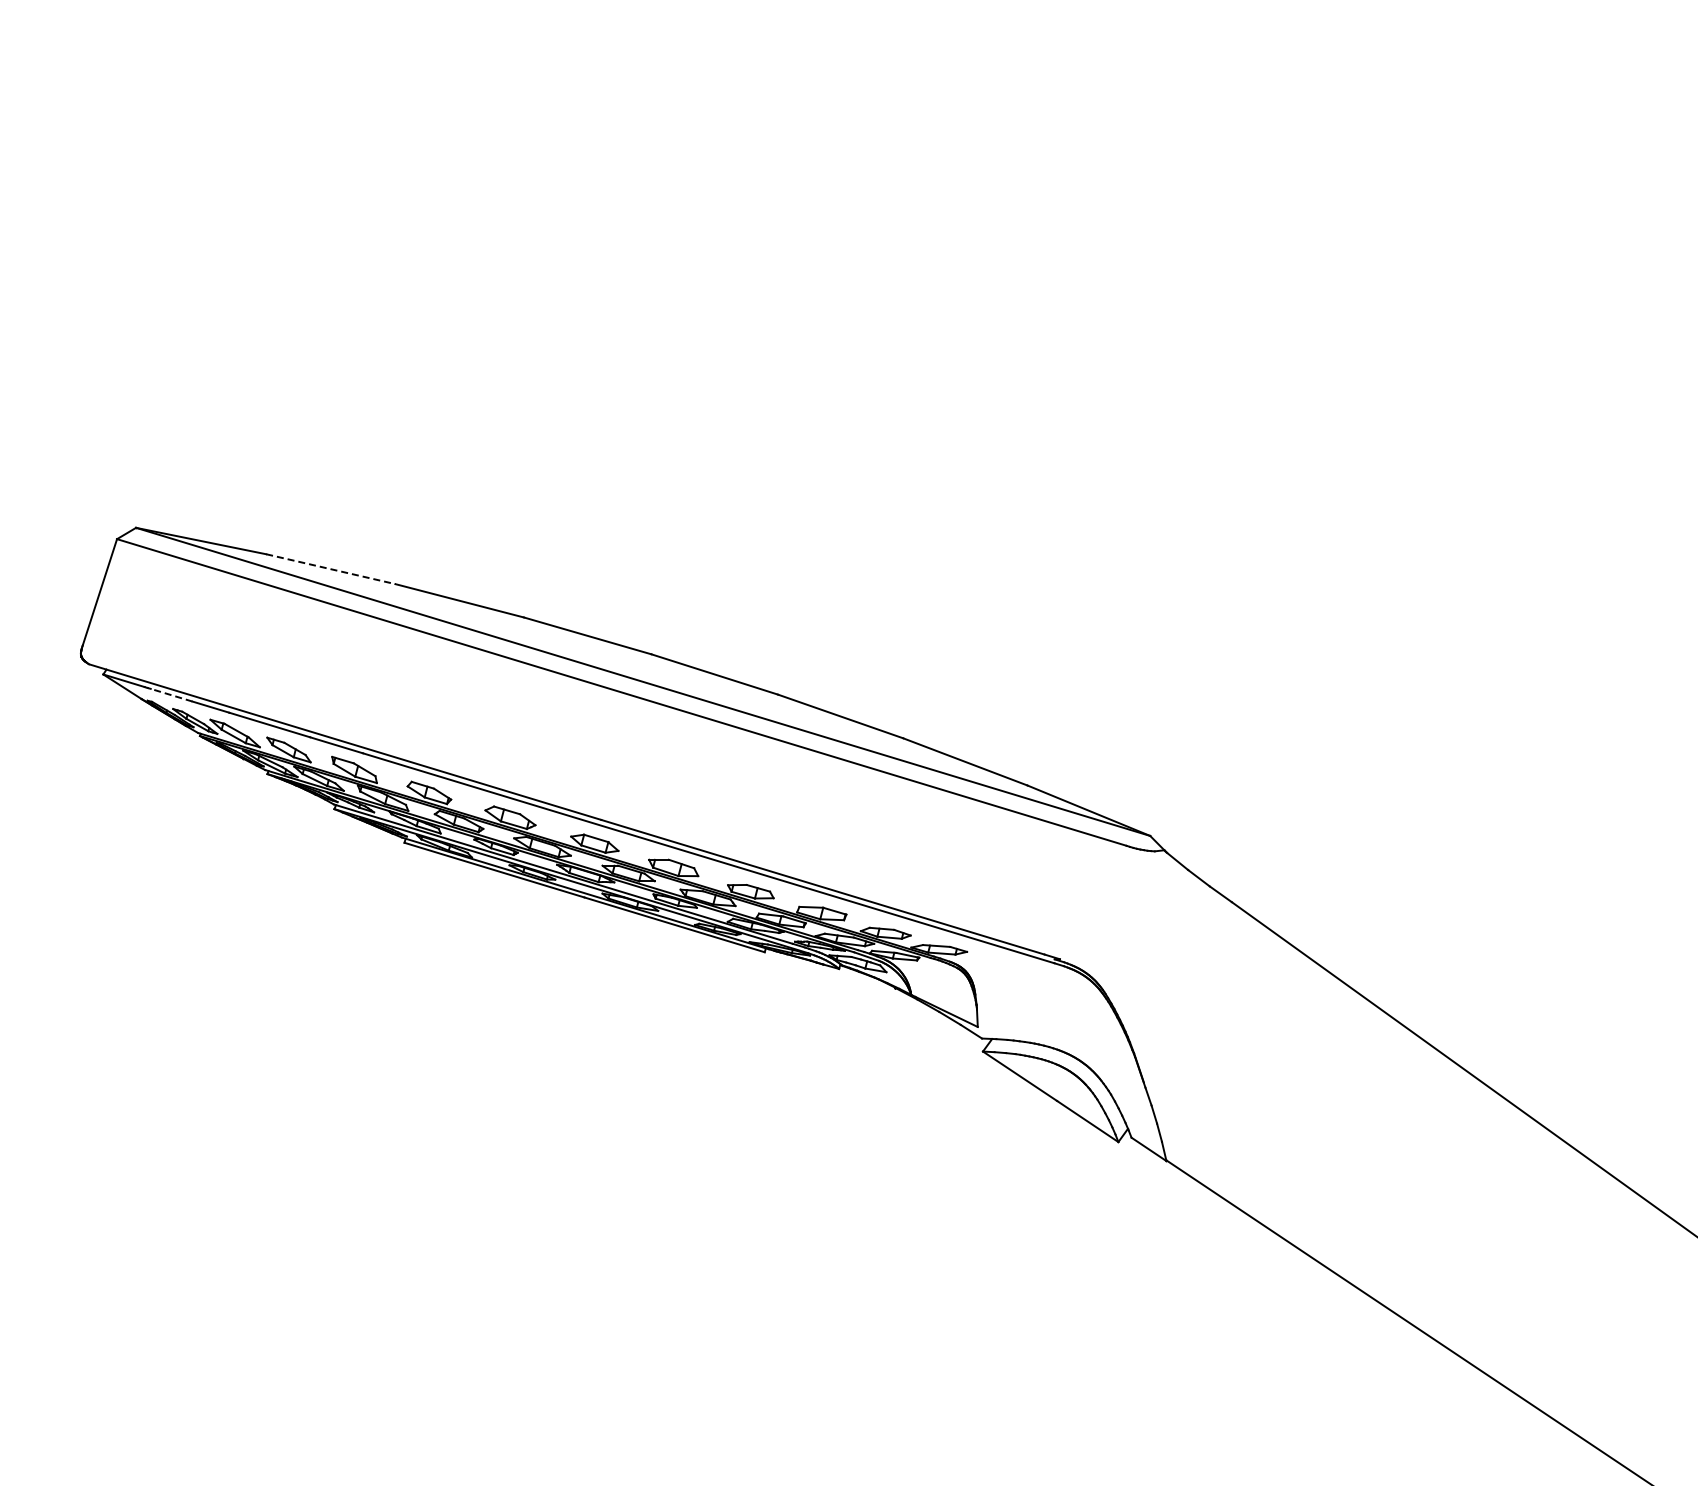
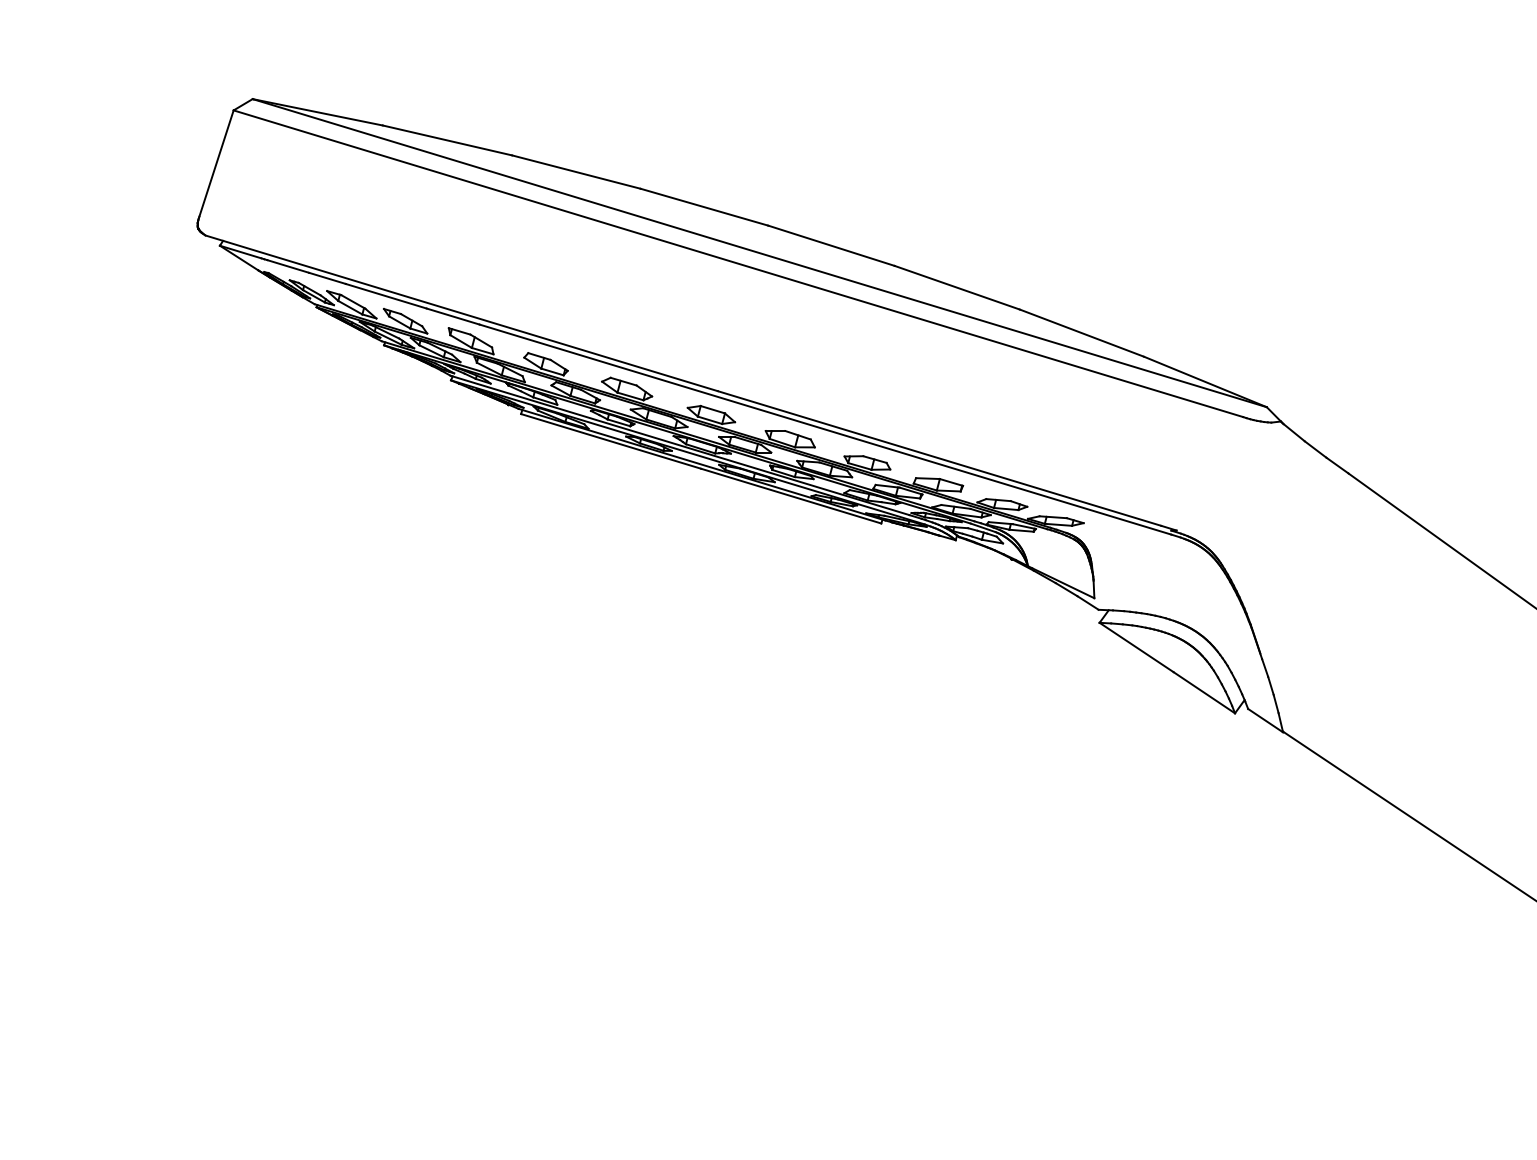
line: (331, 569) -> (448, 140), dashed -> solid
line: (171, 695) -> (288, 266), dashed -> solid

